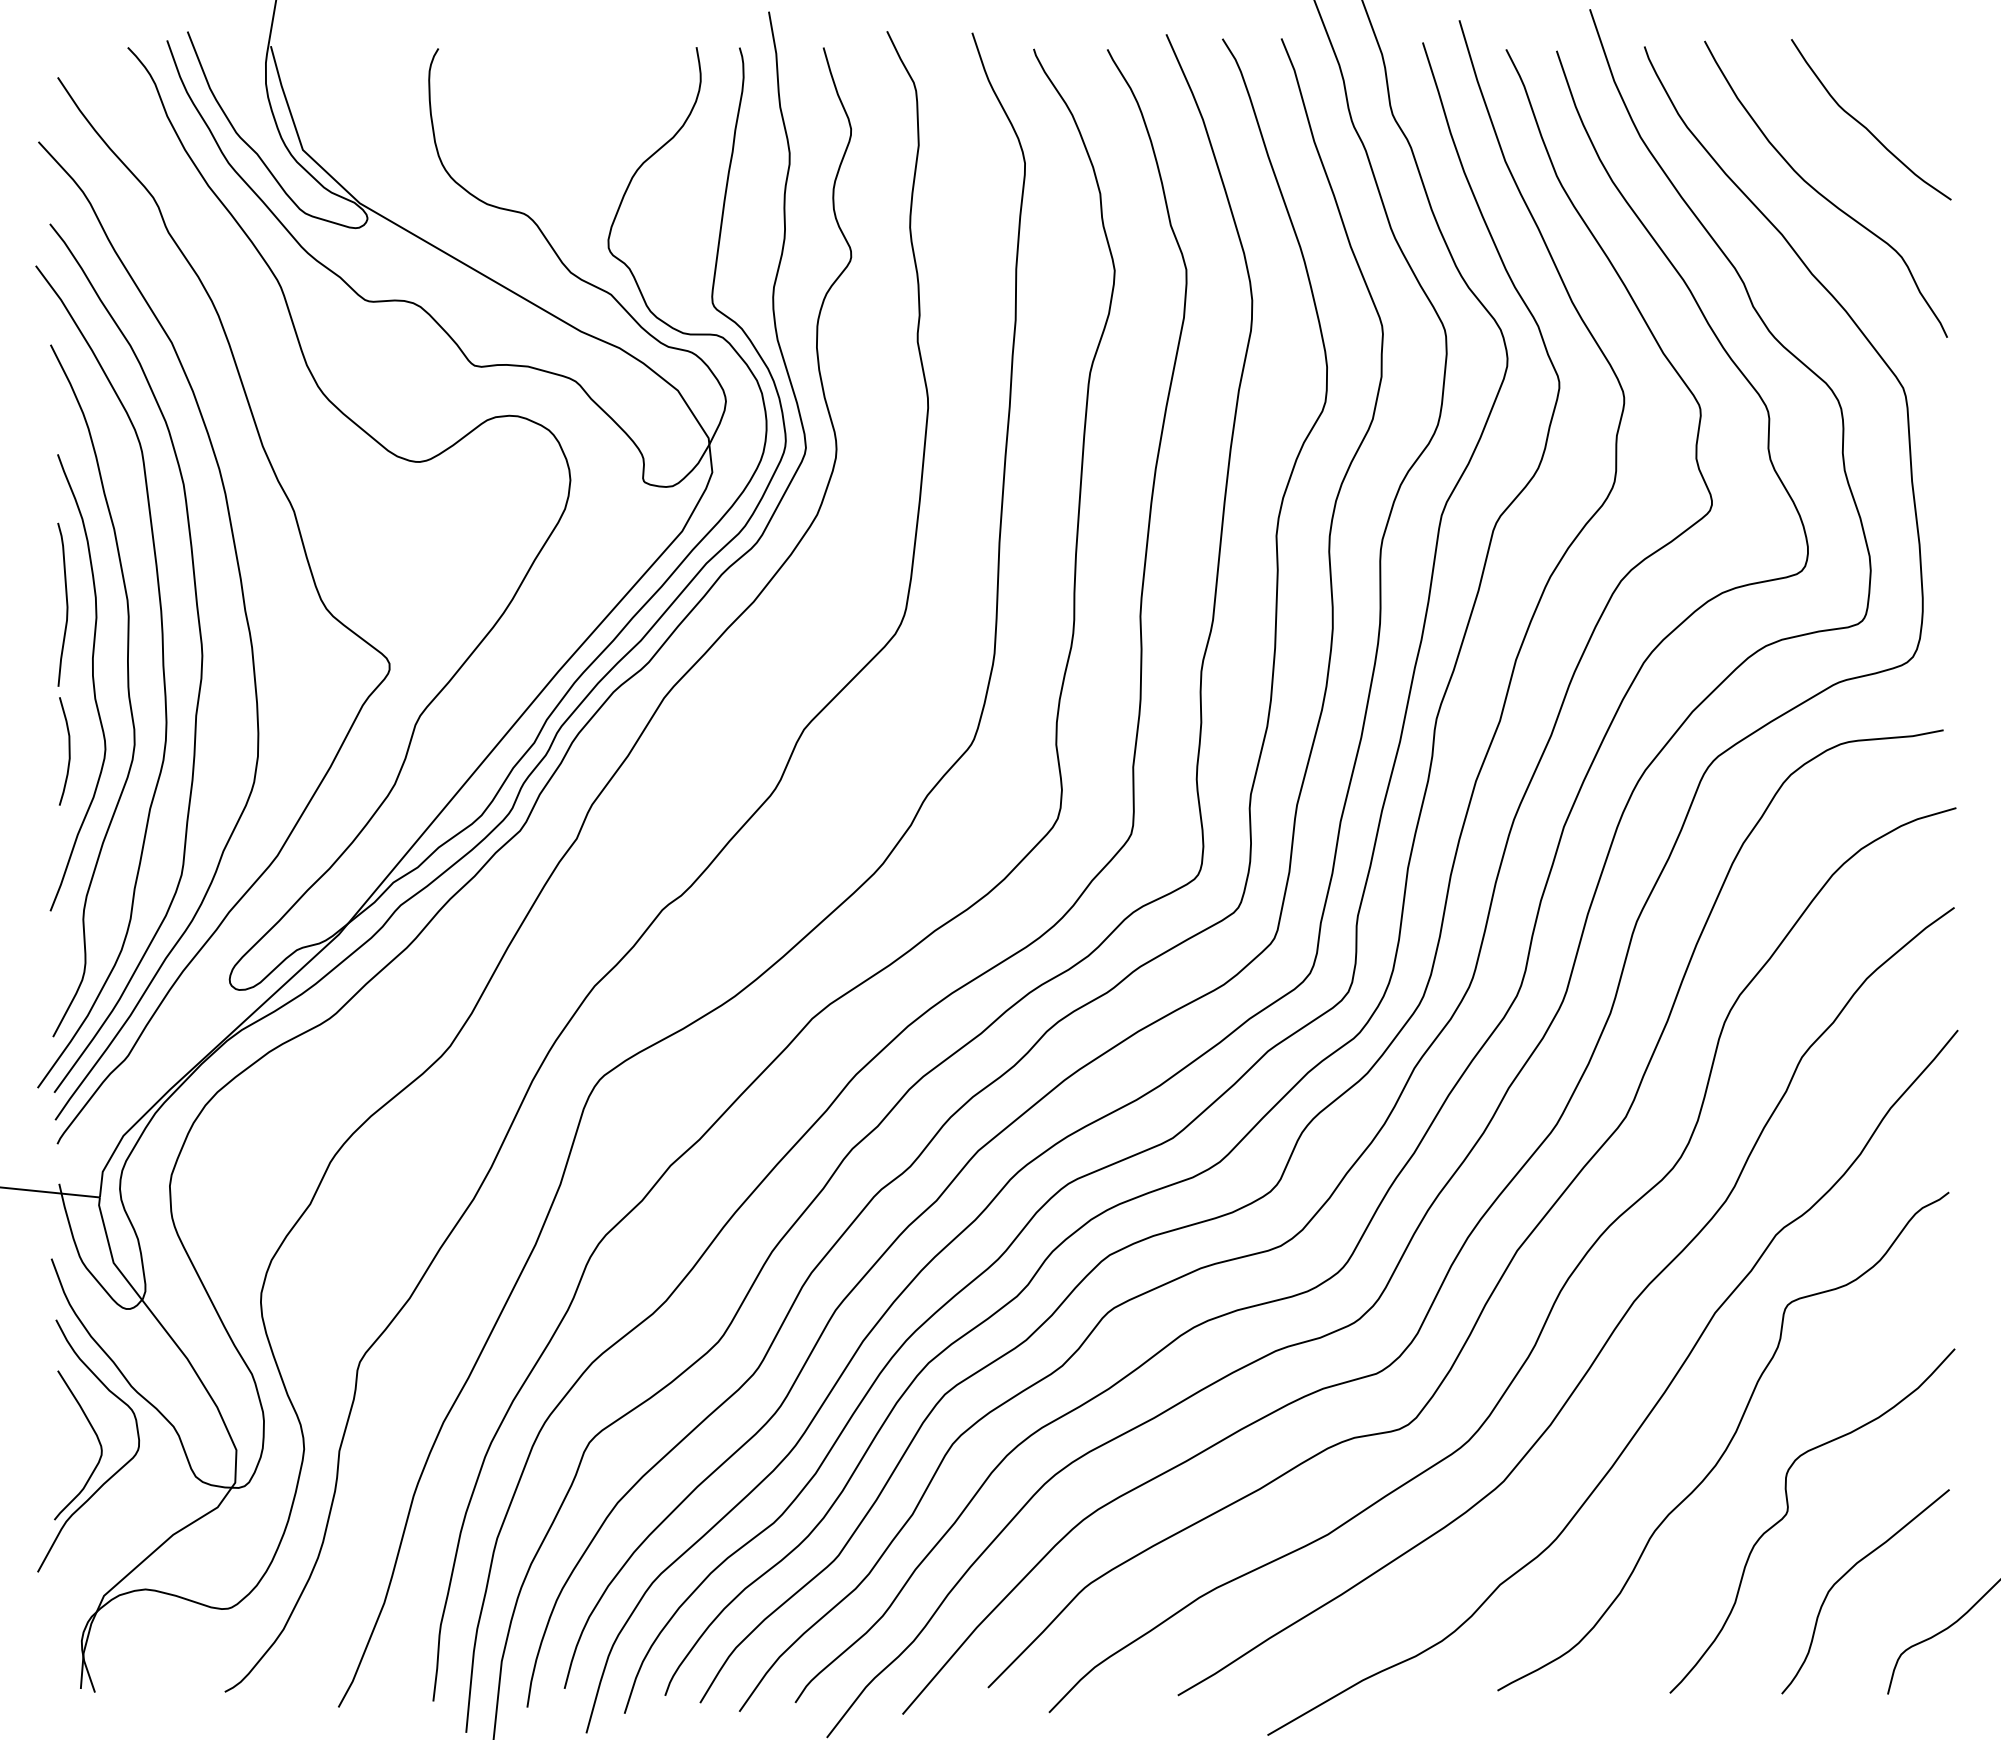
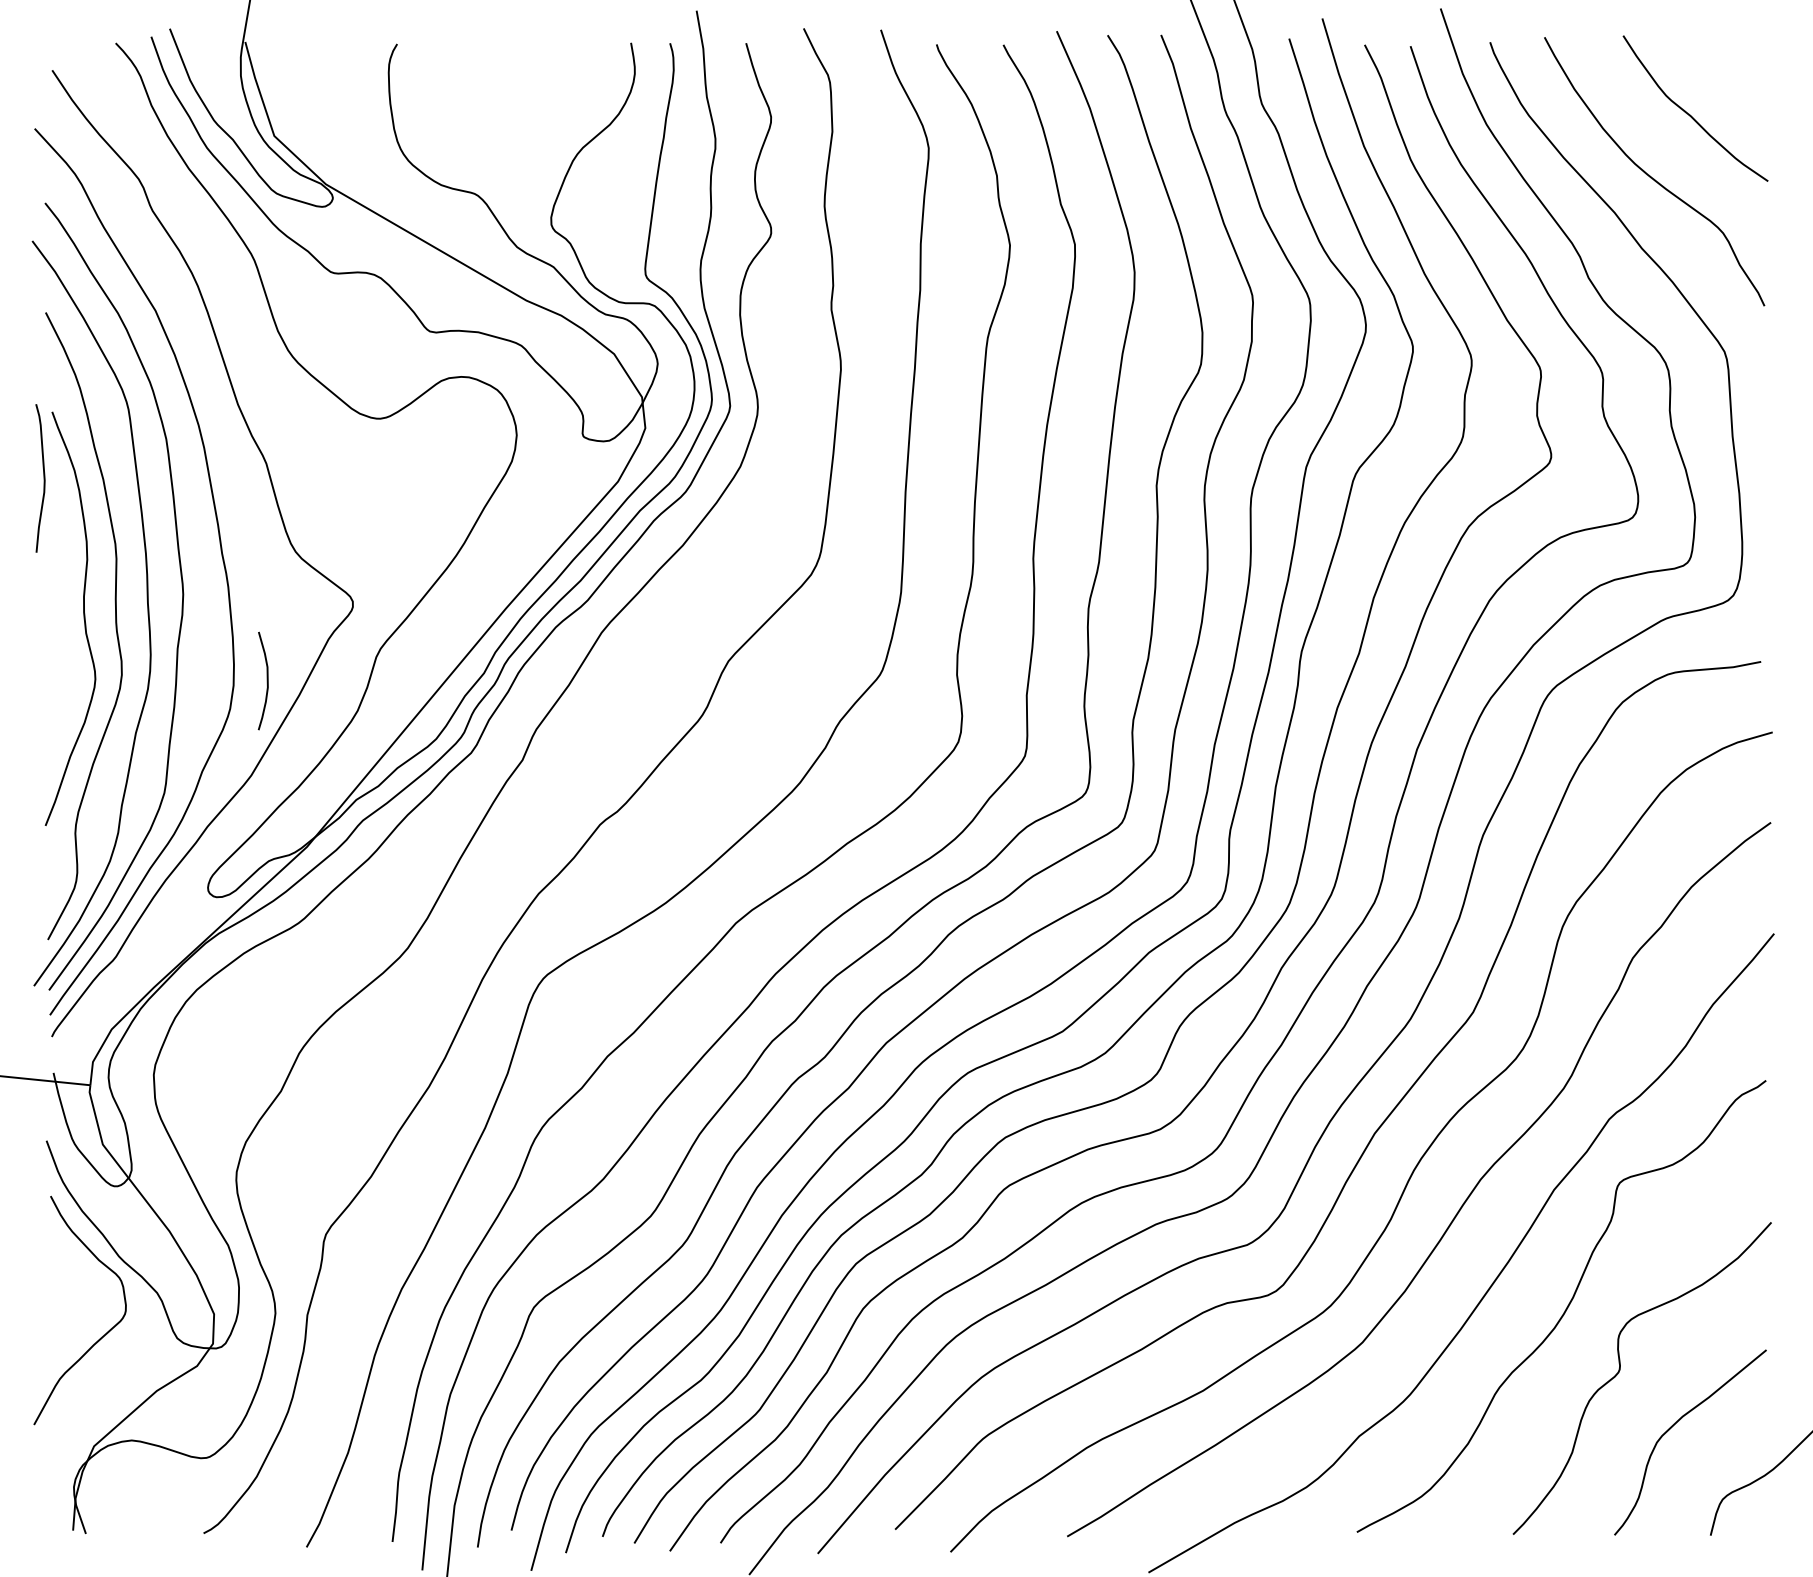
curve: (66, 604) -> (43, 478), moved
curve: (68, 751) -> (266, 681), moved
curve: (96, 1437) -> (87, 1302), removed

